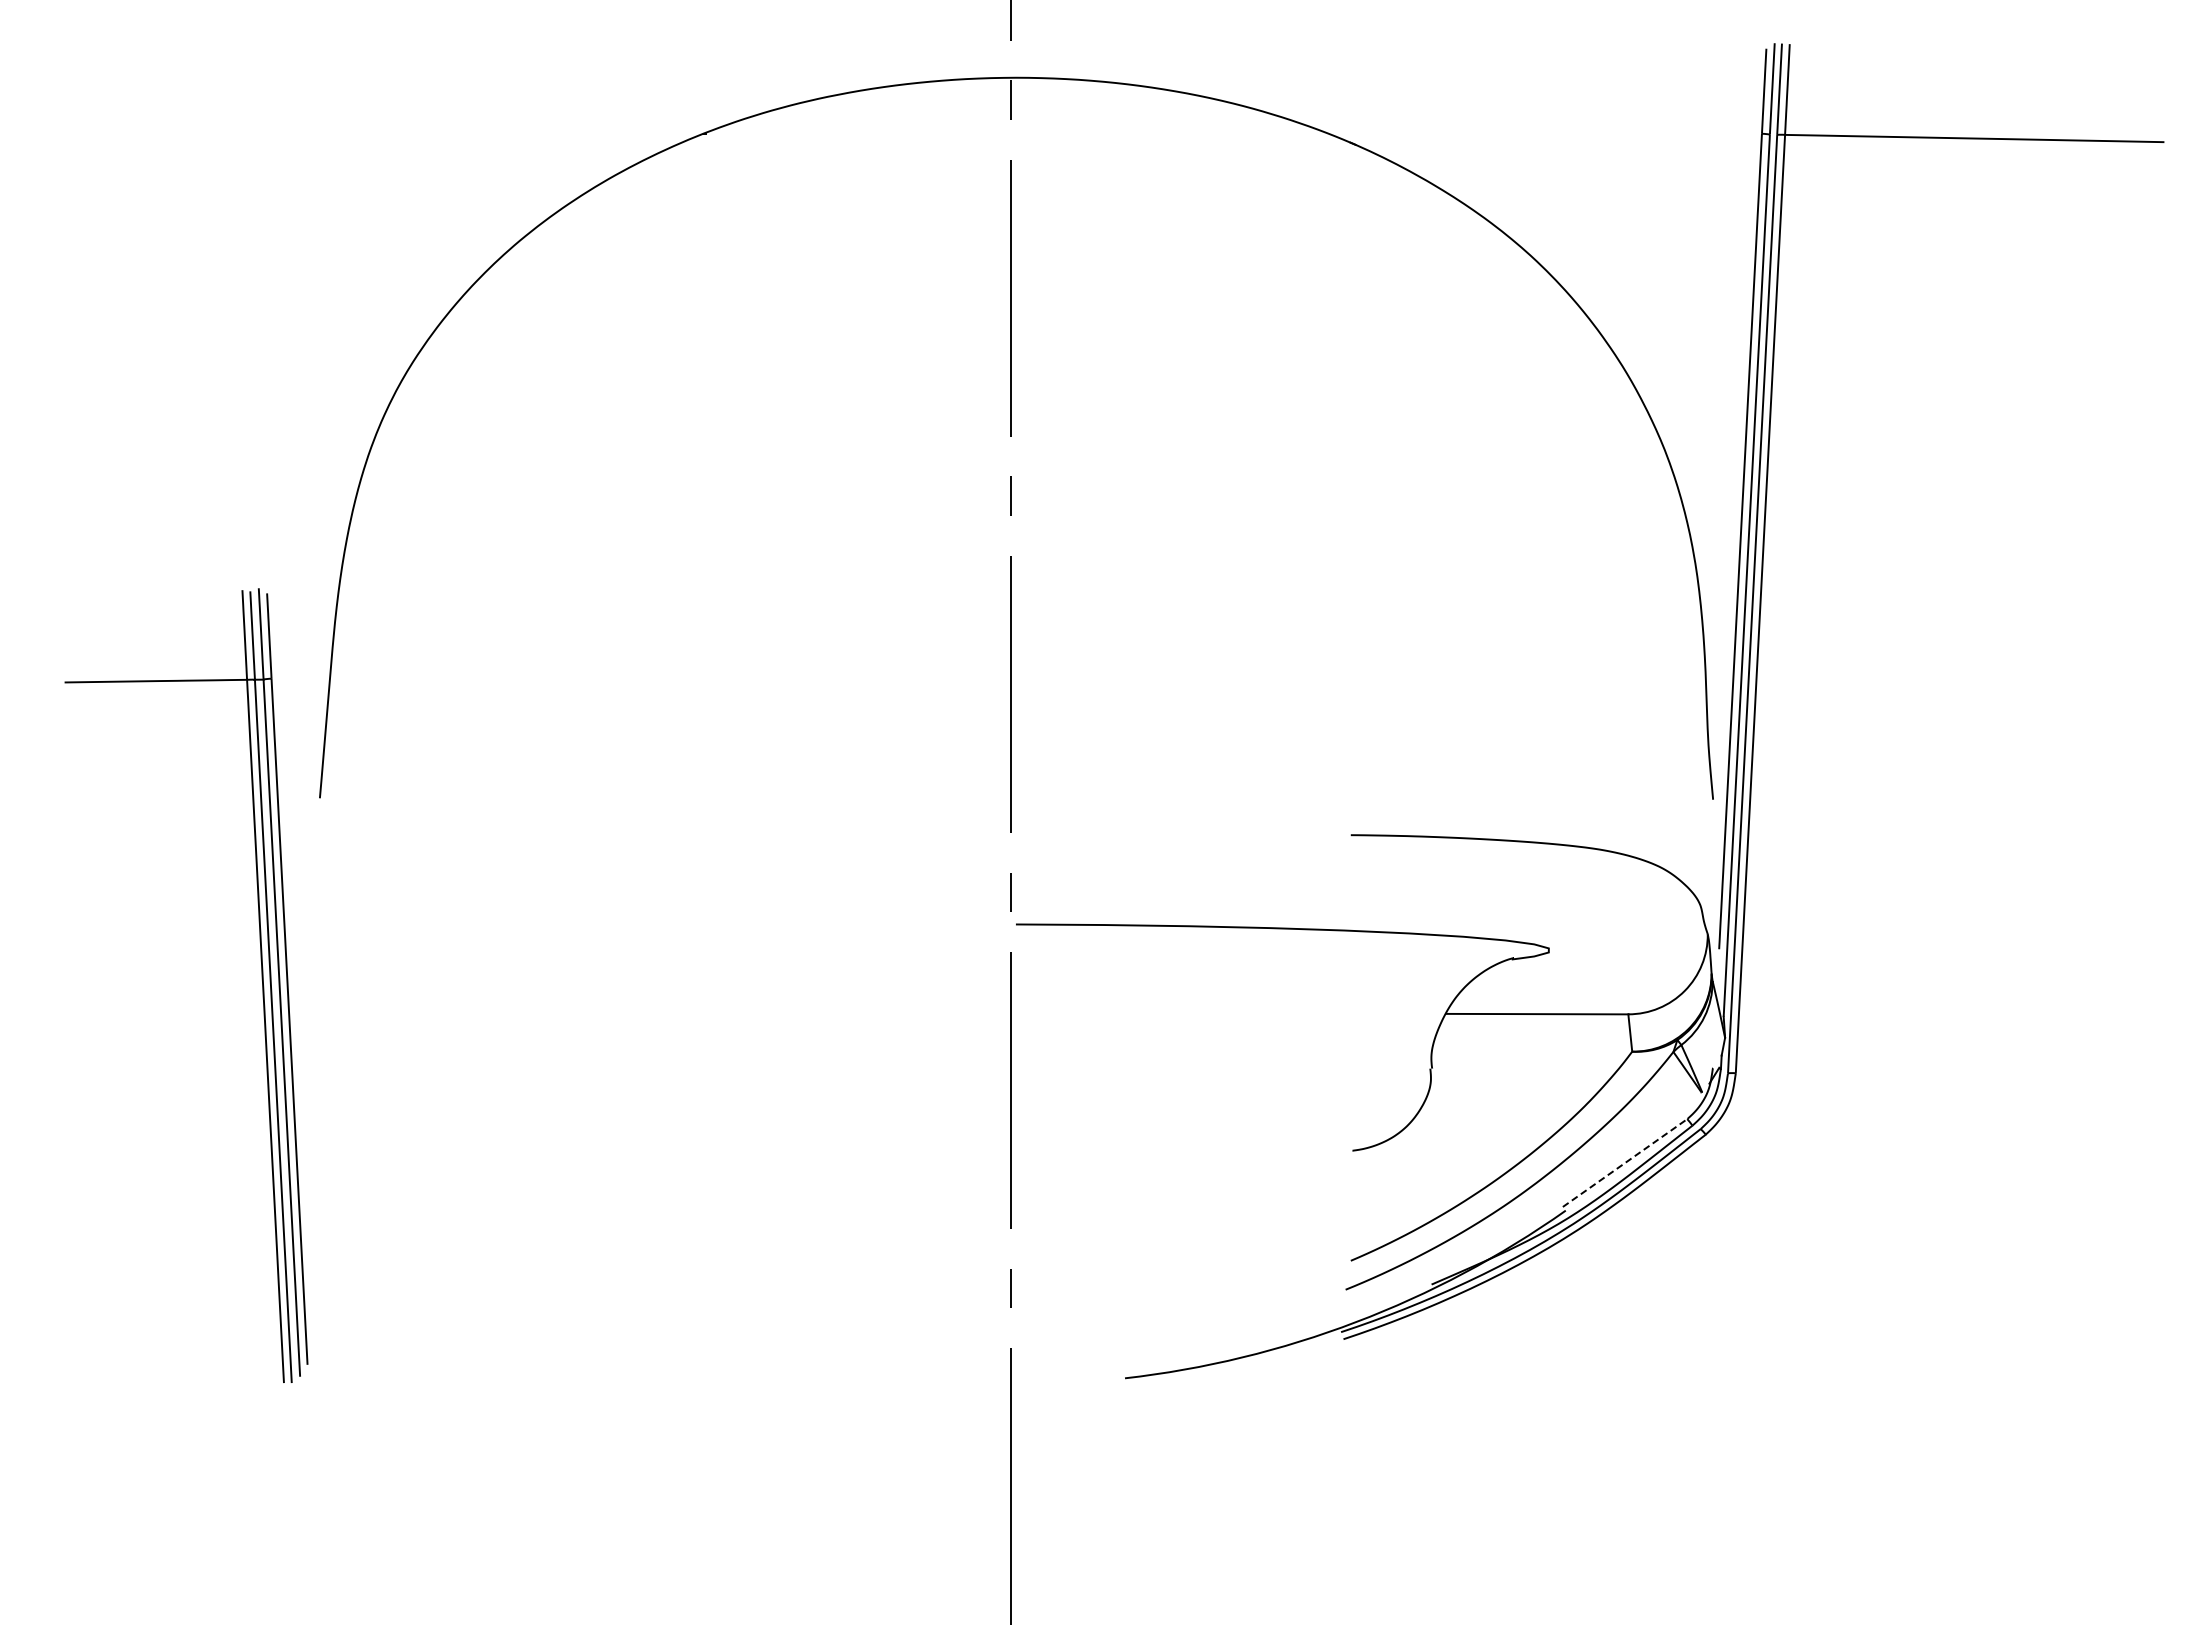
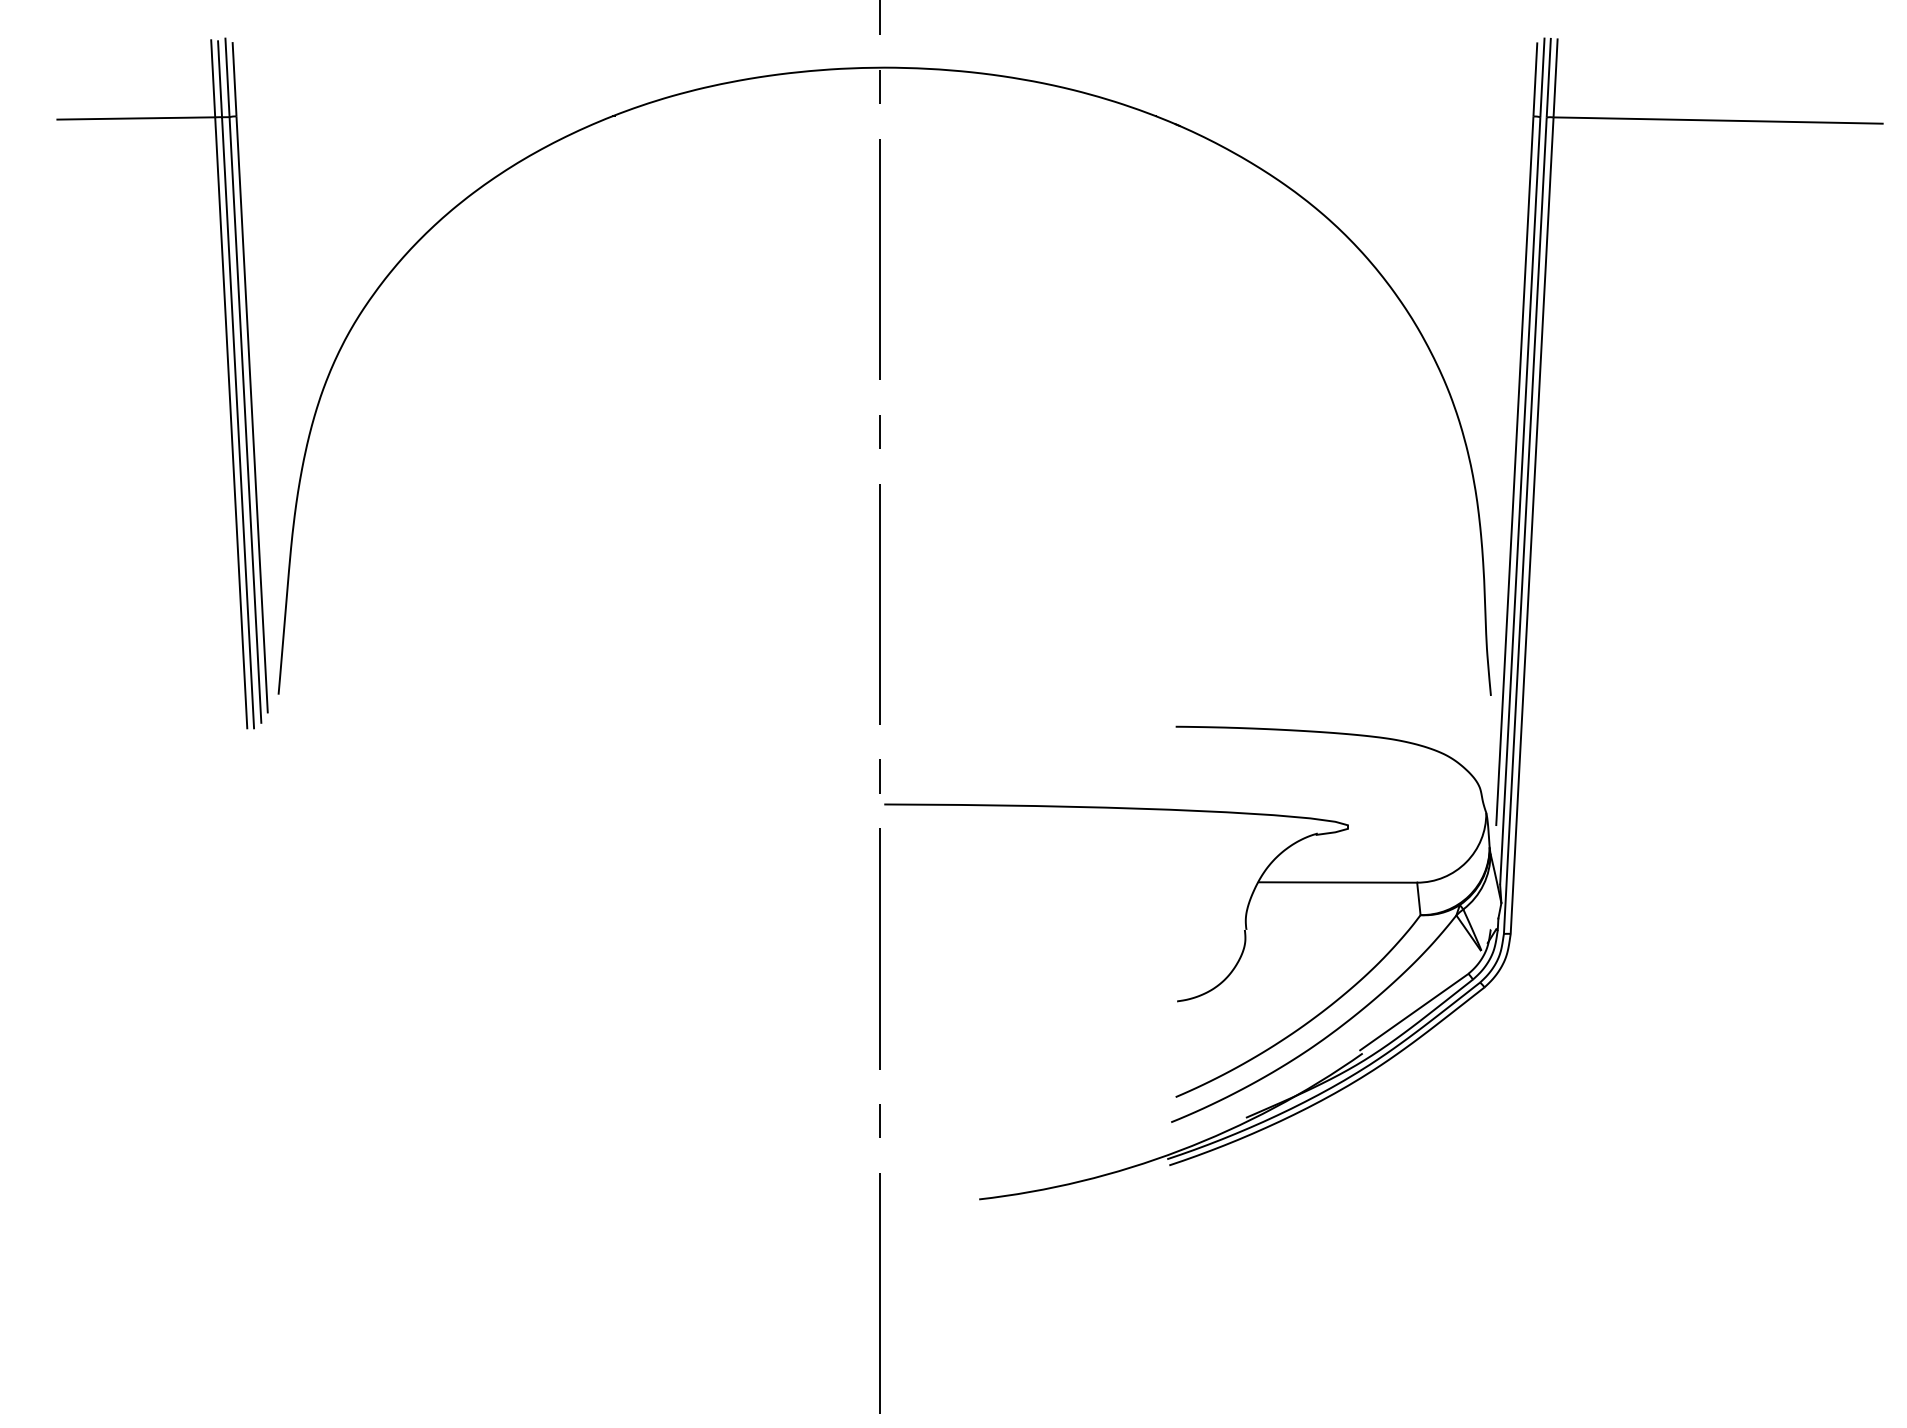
part: (261, 979) -> (227, 378), moved
line: (1625, 1162) -> (1414, 1011), dashed -> solid

